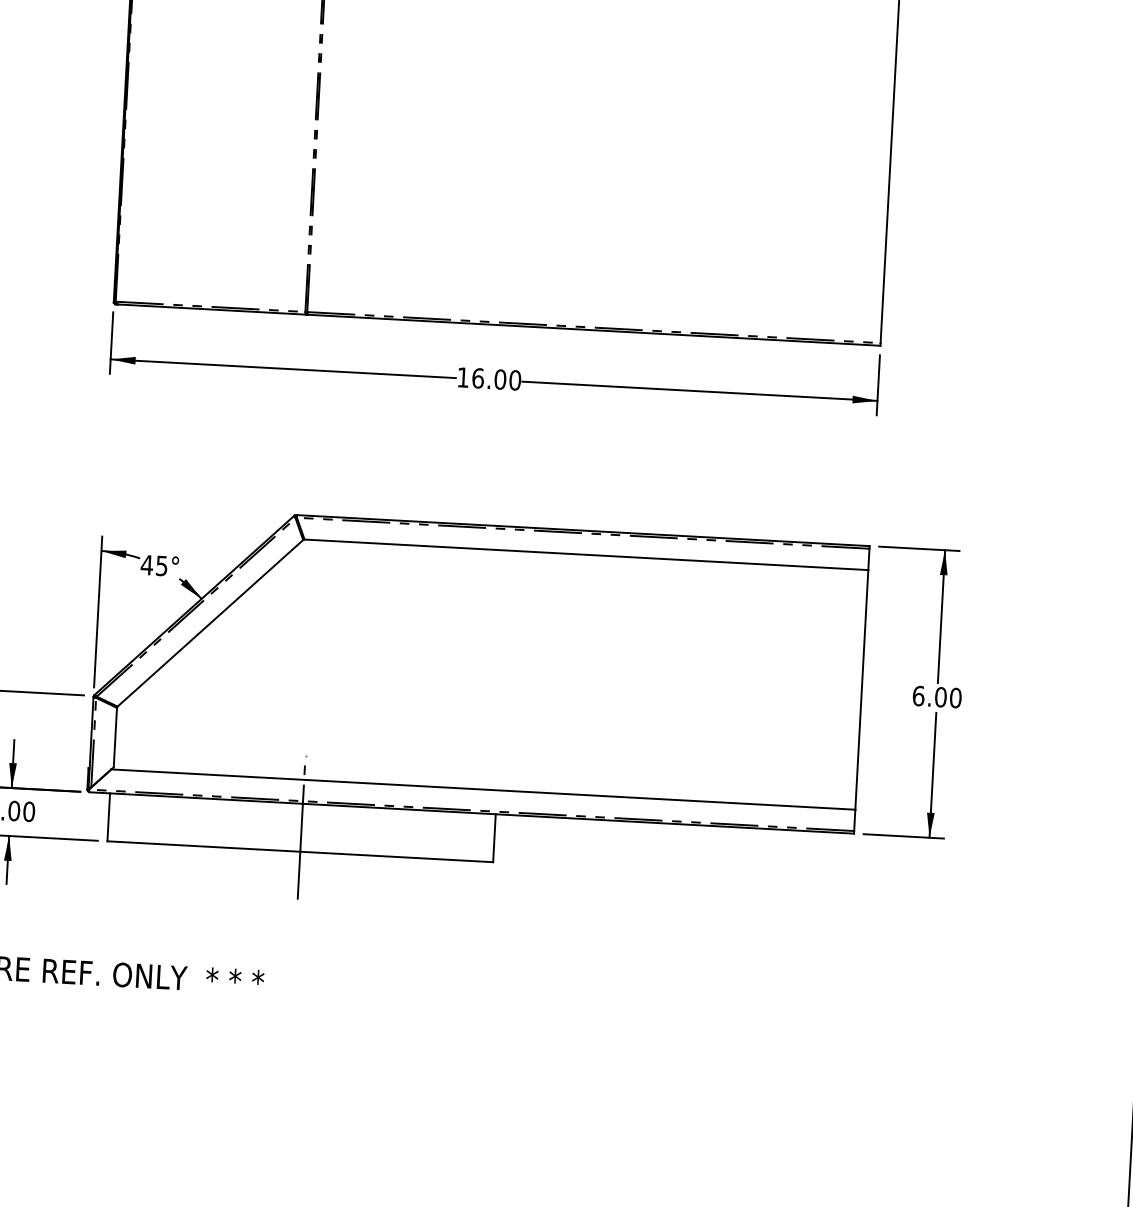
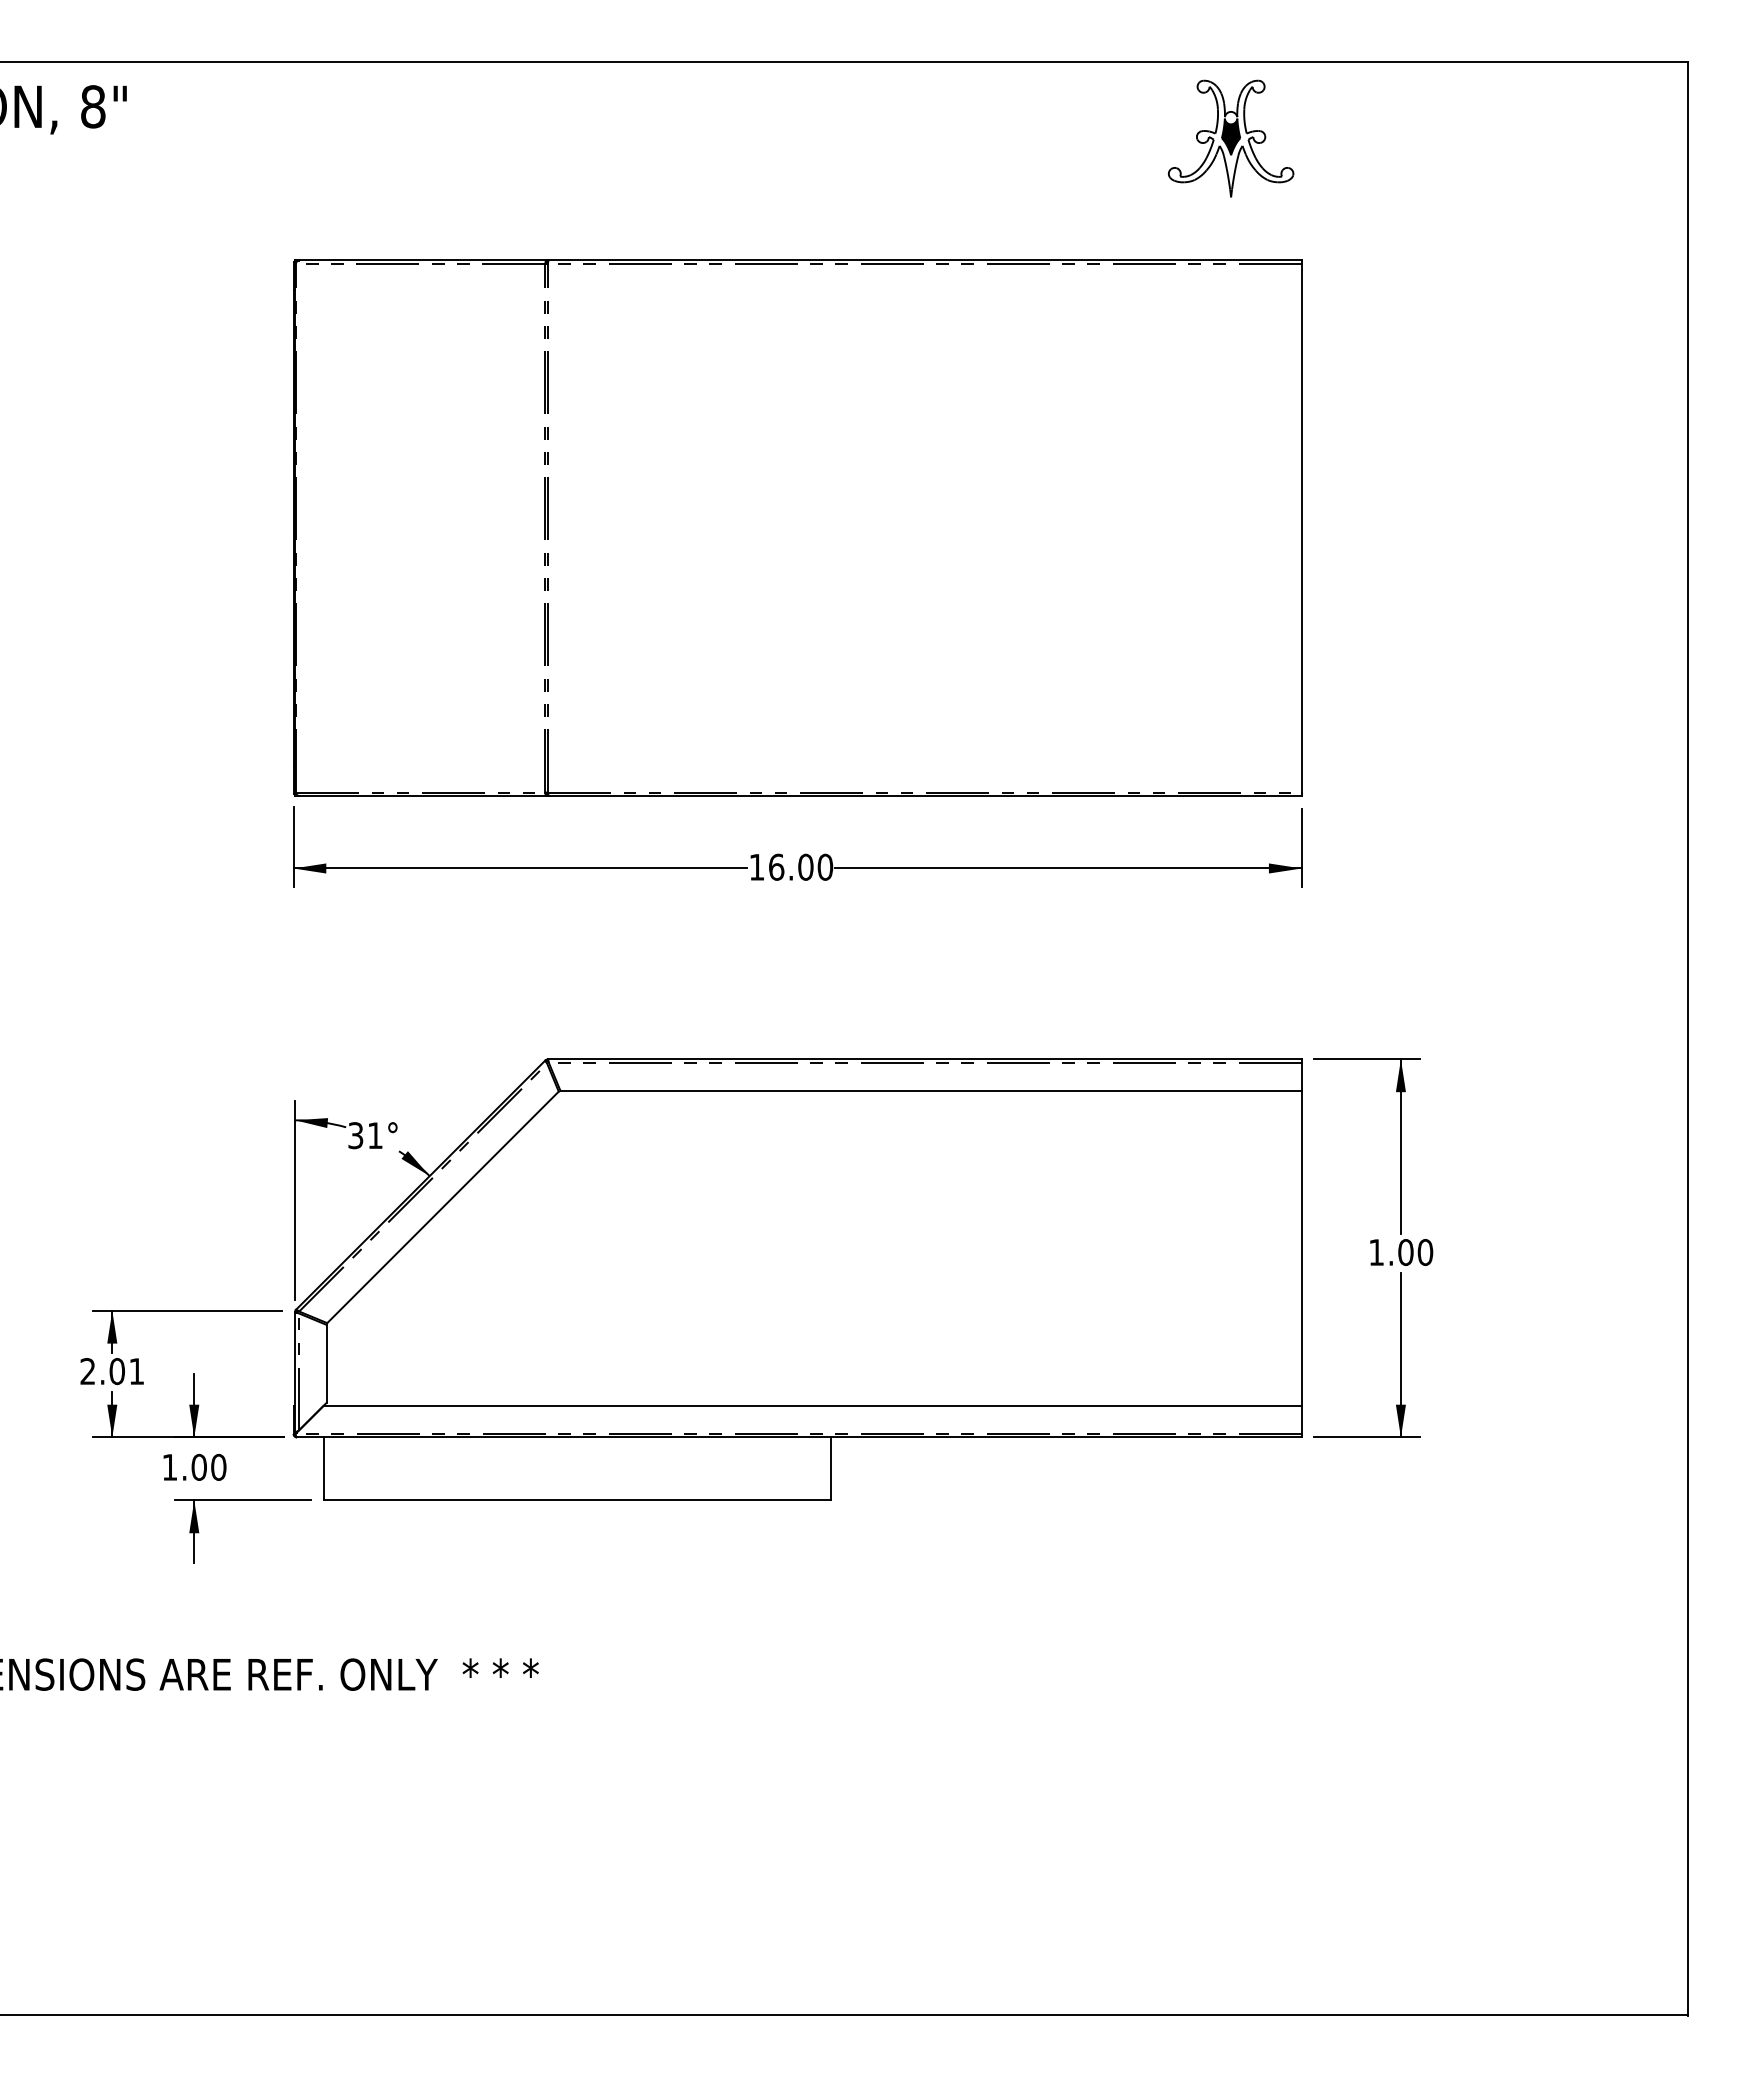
text: (153, 565) -> (364, 1135), 45° -> 31°
text: (918, 696) -> (1376, 1252), 6.00 -> 1.00
line: (301, 827) -> (577, 1468), removed

